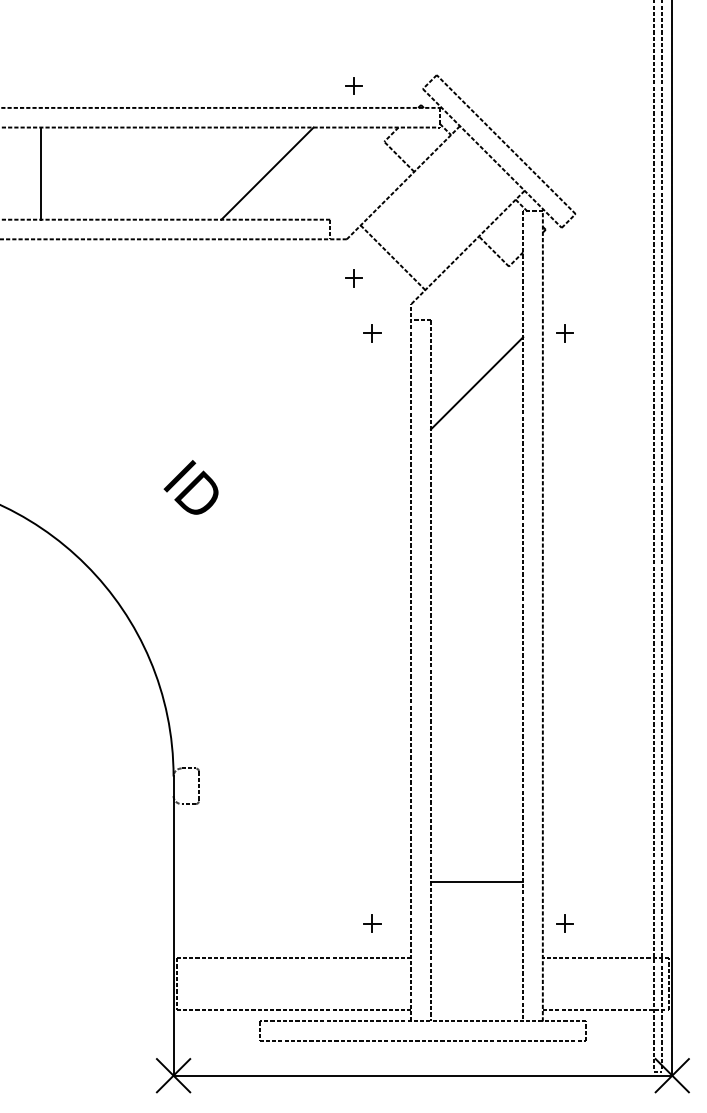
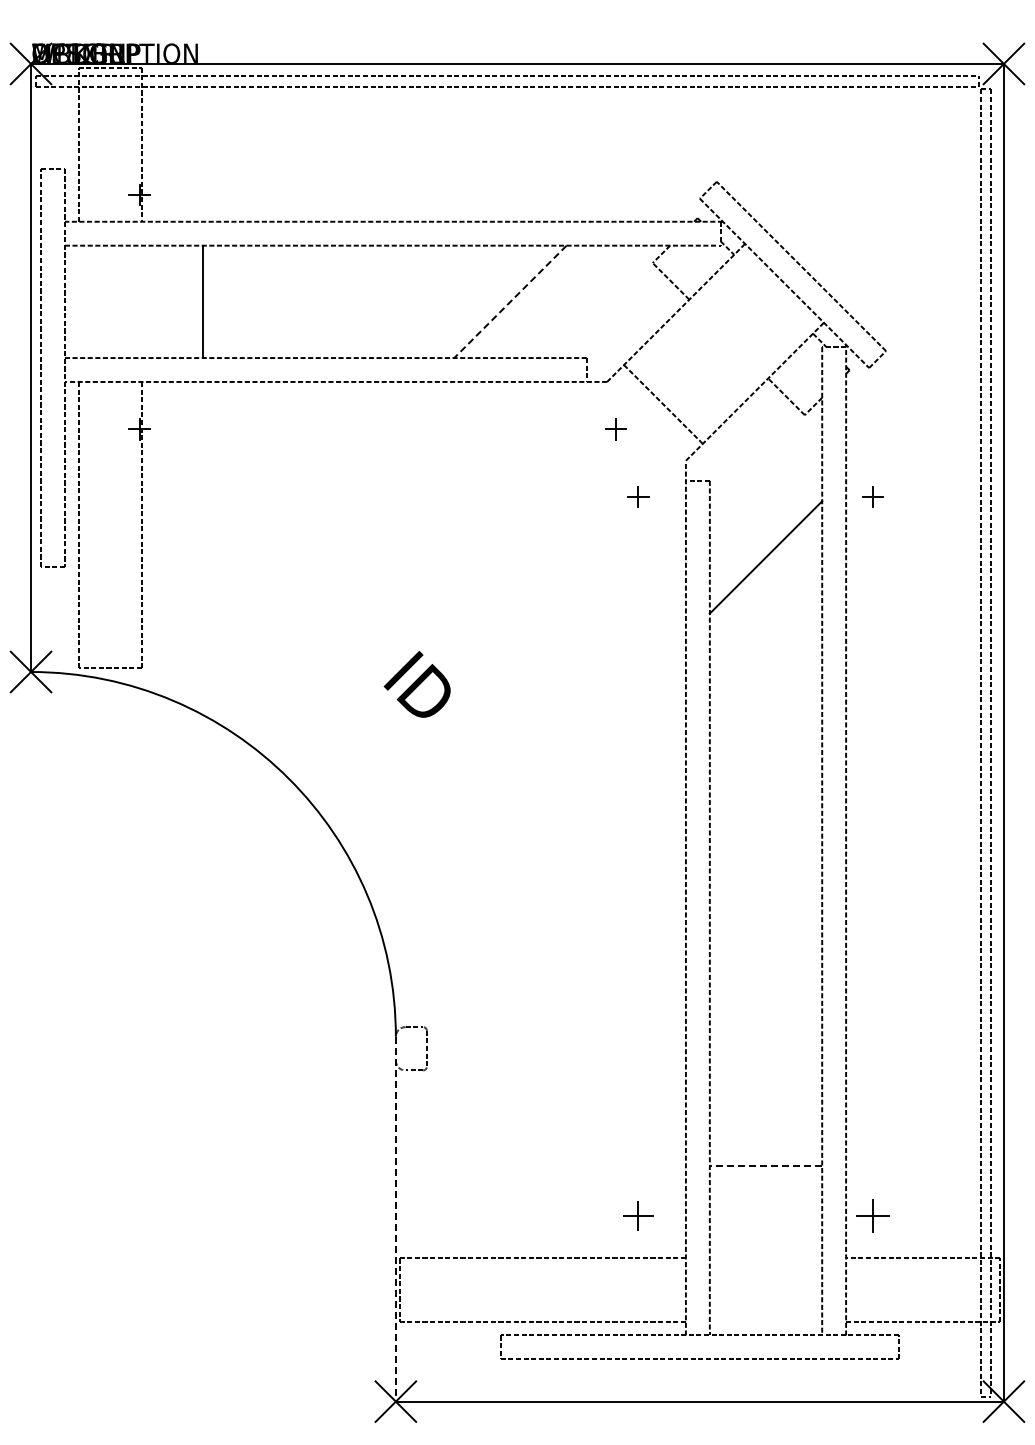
part: (353, 85) -> (615, 194), removed
line: (41, 173) -> (202, 301), moved
line: (267, 174) -> (510, 302), solid -> dashed
line: (476, 881) -> (765, 1165), solid -> dashed
part: (372, 922) -> (638, 1215), size x1.4
part: (564, 922) -> (872, 1215), size x1.6
line: (173, 926) -> (395, 1219), solid -> dashed

